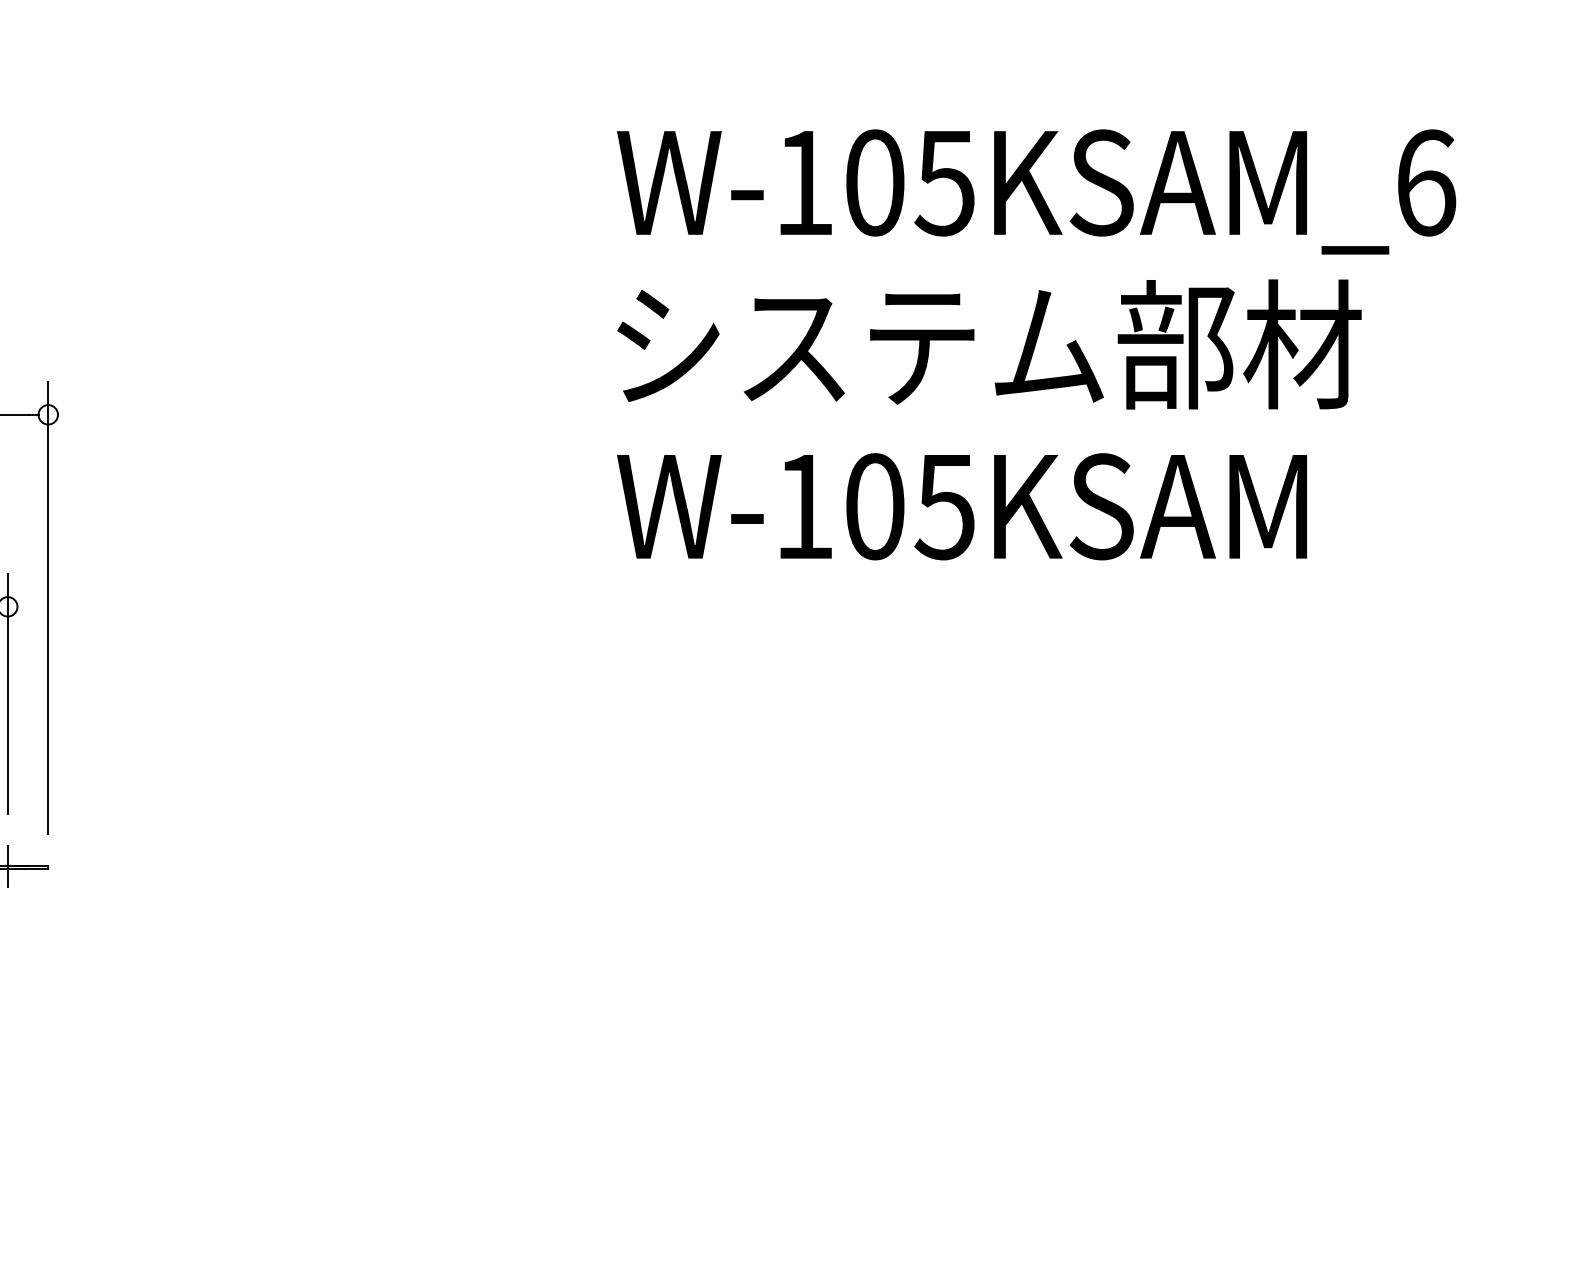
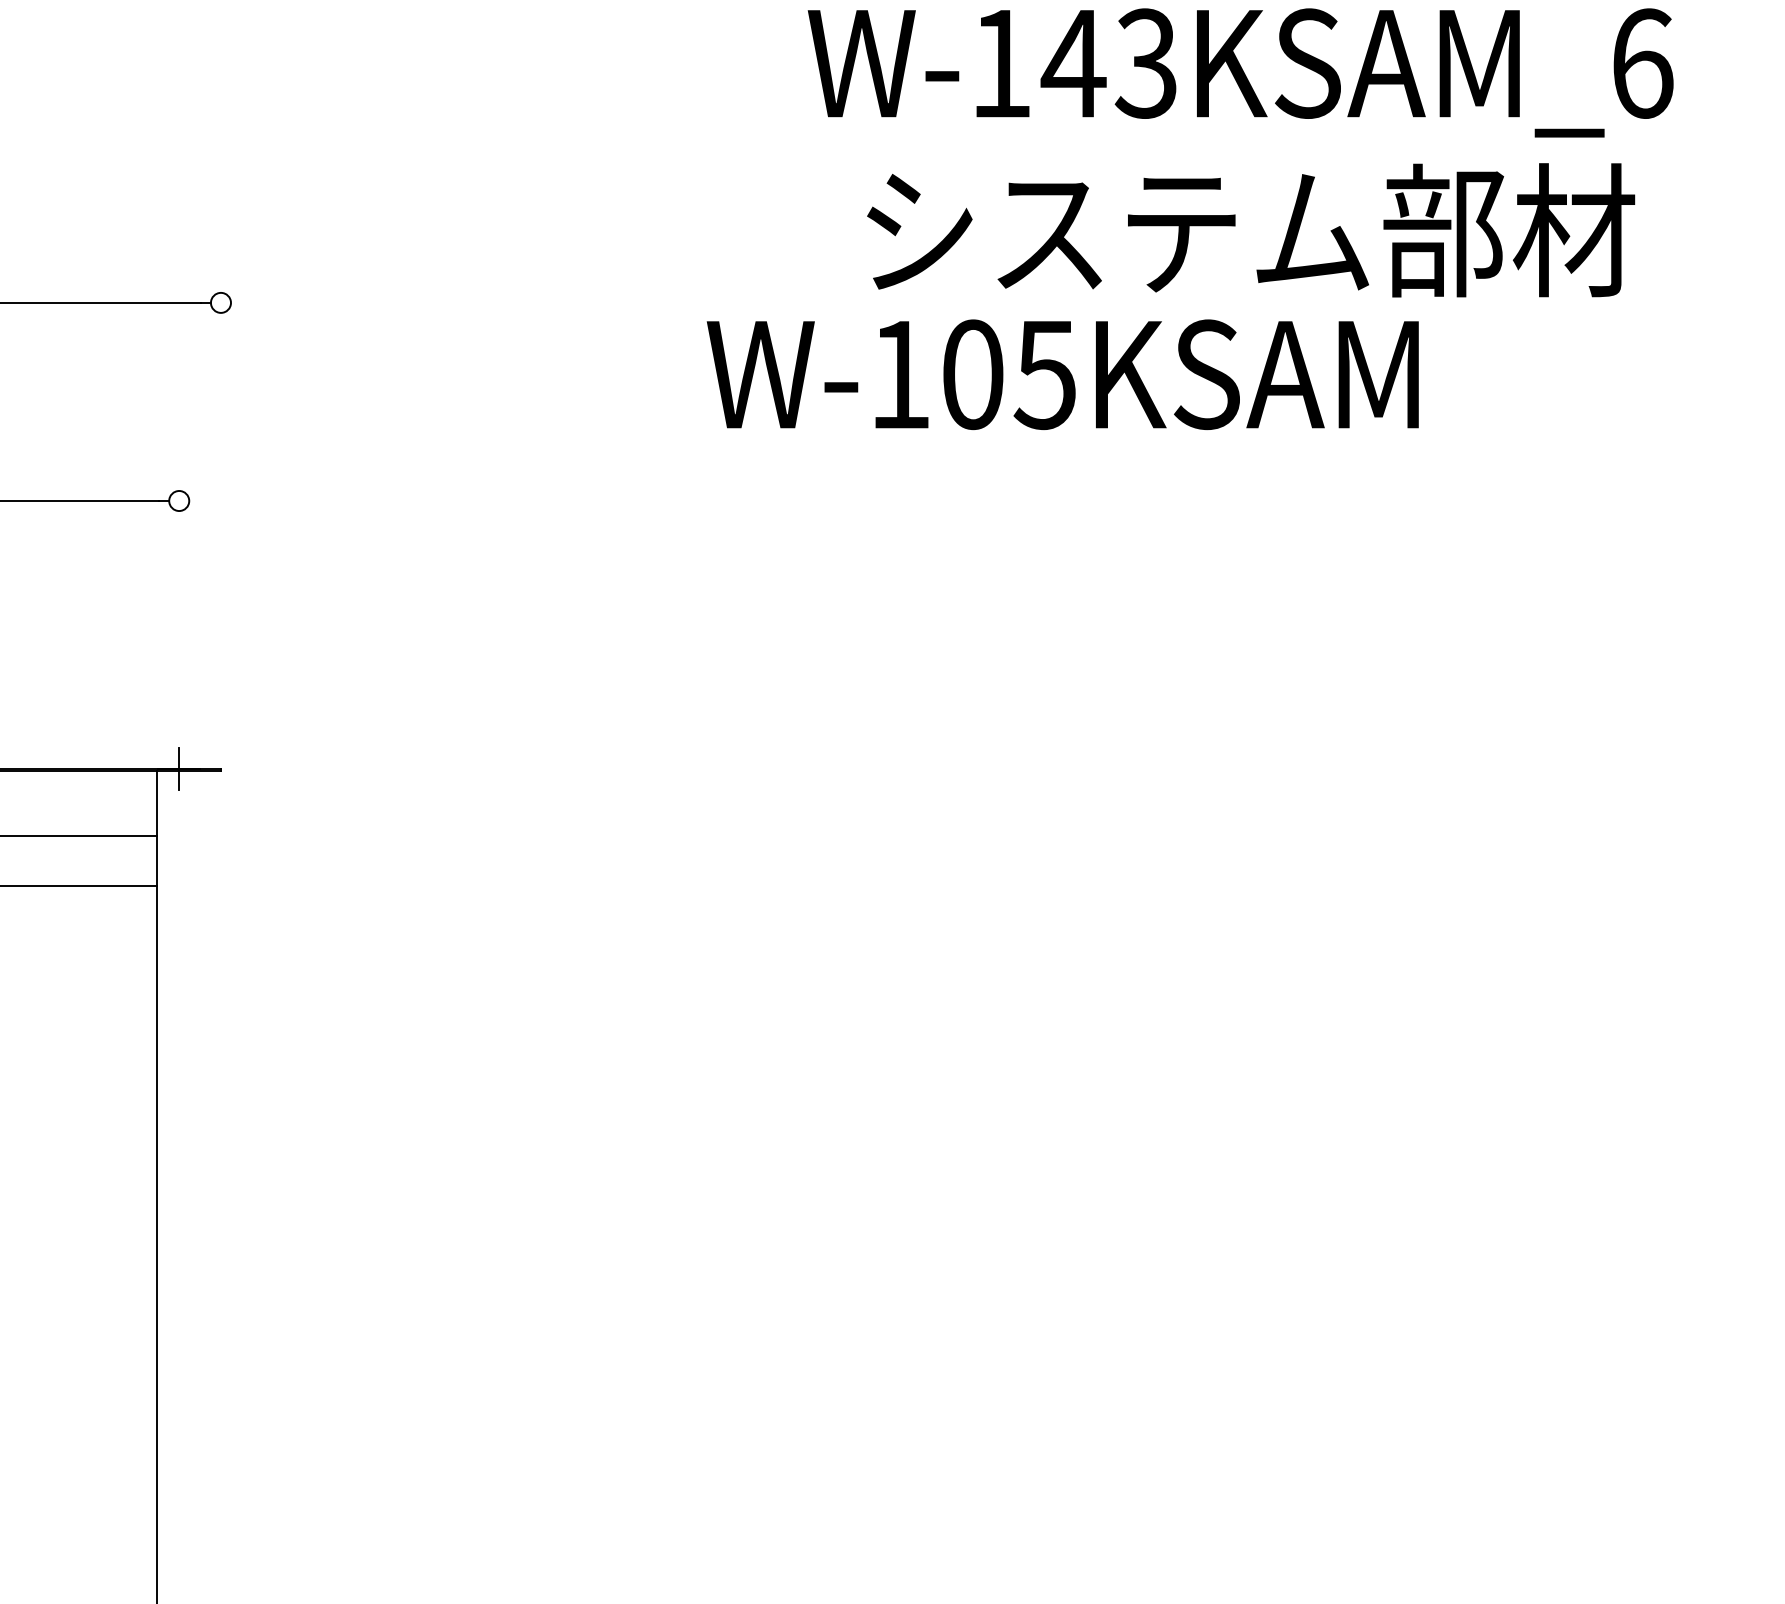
text: (908, 182) -> (1108, 63), W-105KSAM_6 -> W-143KSAM_6
text: (989, 344) -> (1251, 230), moved
text: (961, 506) -> (1062, 374), moved
line: (47, 608) -> (220, 502), removed
line: (8, 693) -> (179, 590), removed

